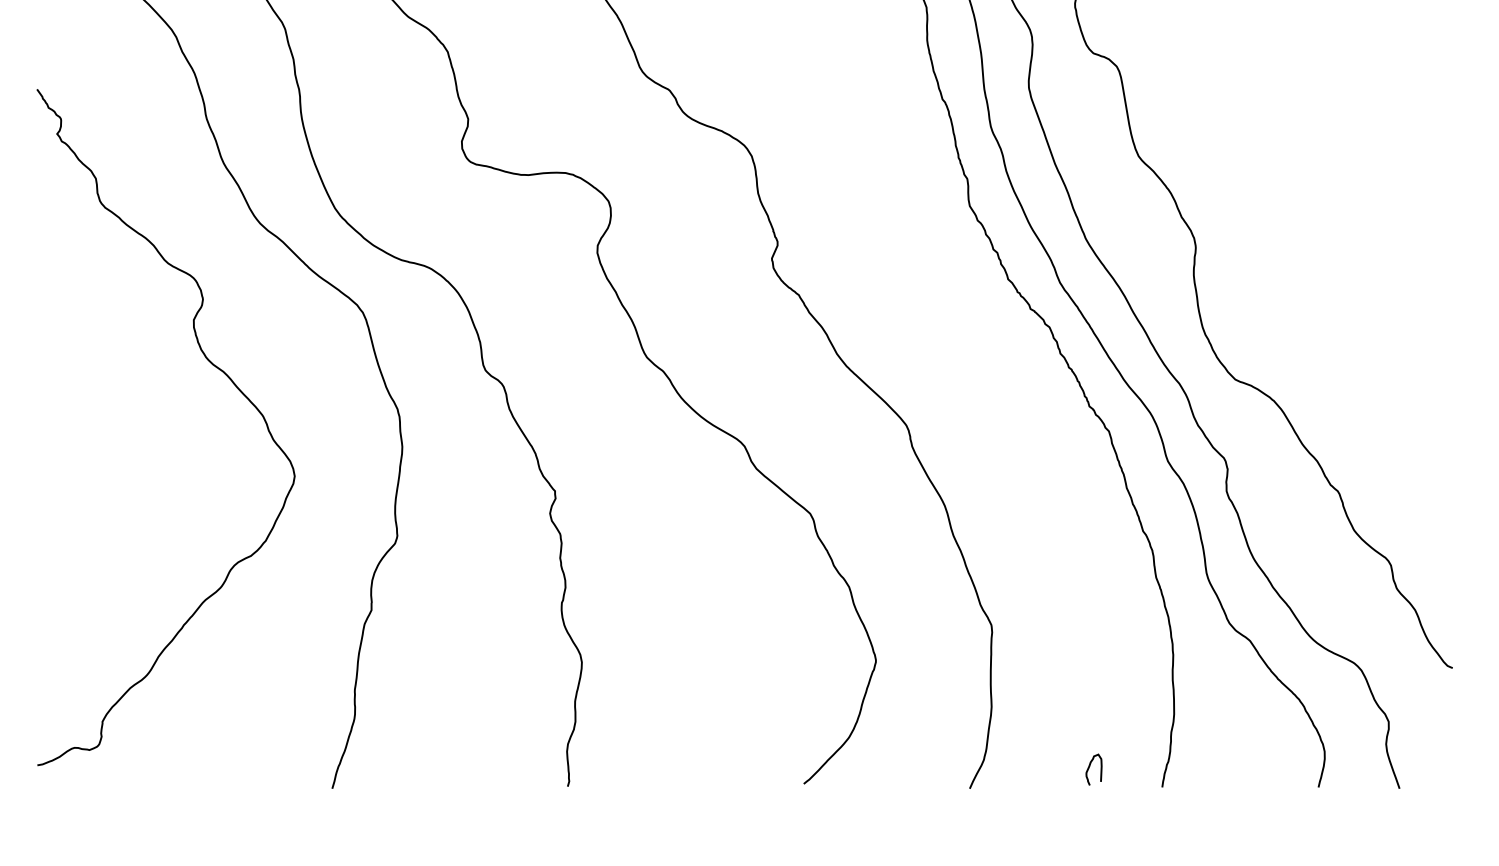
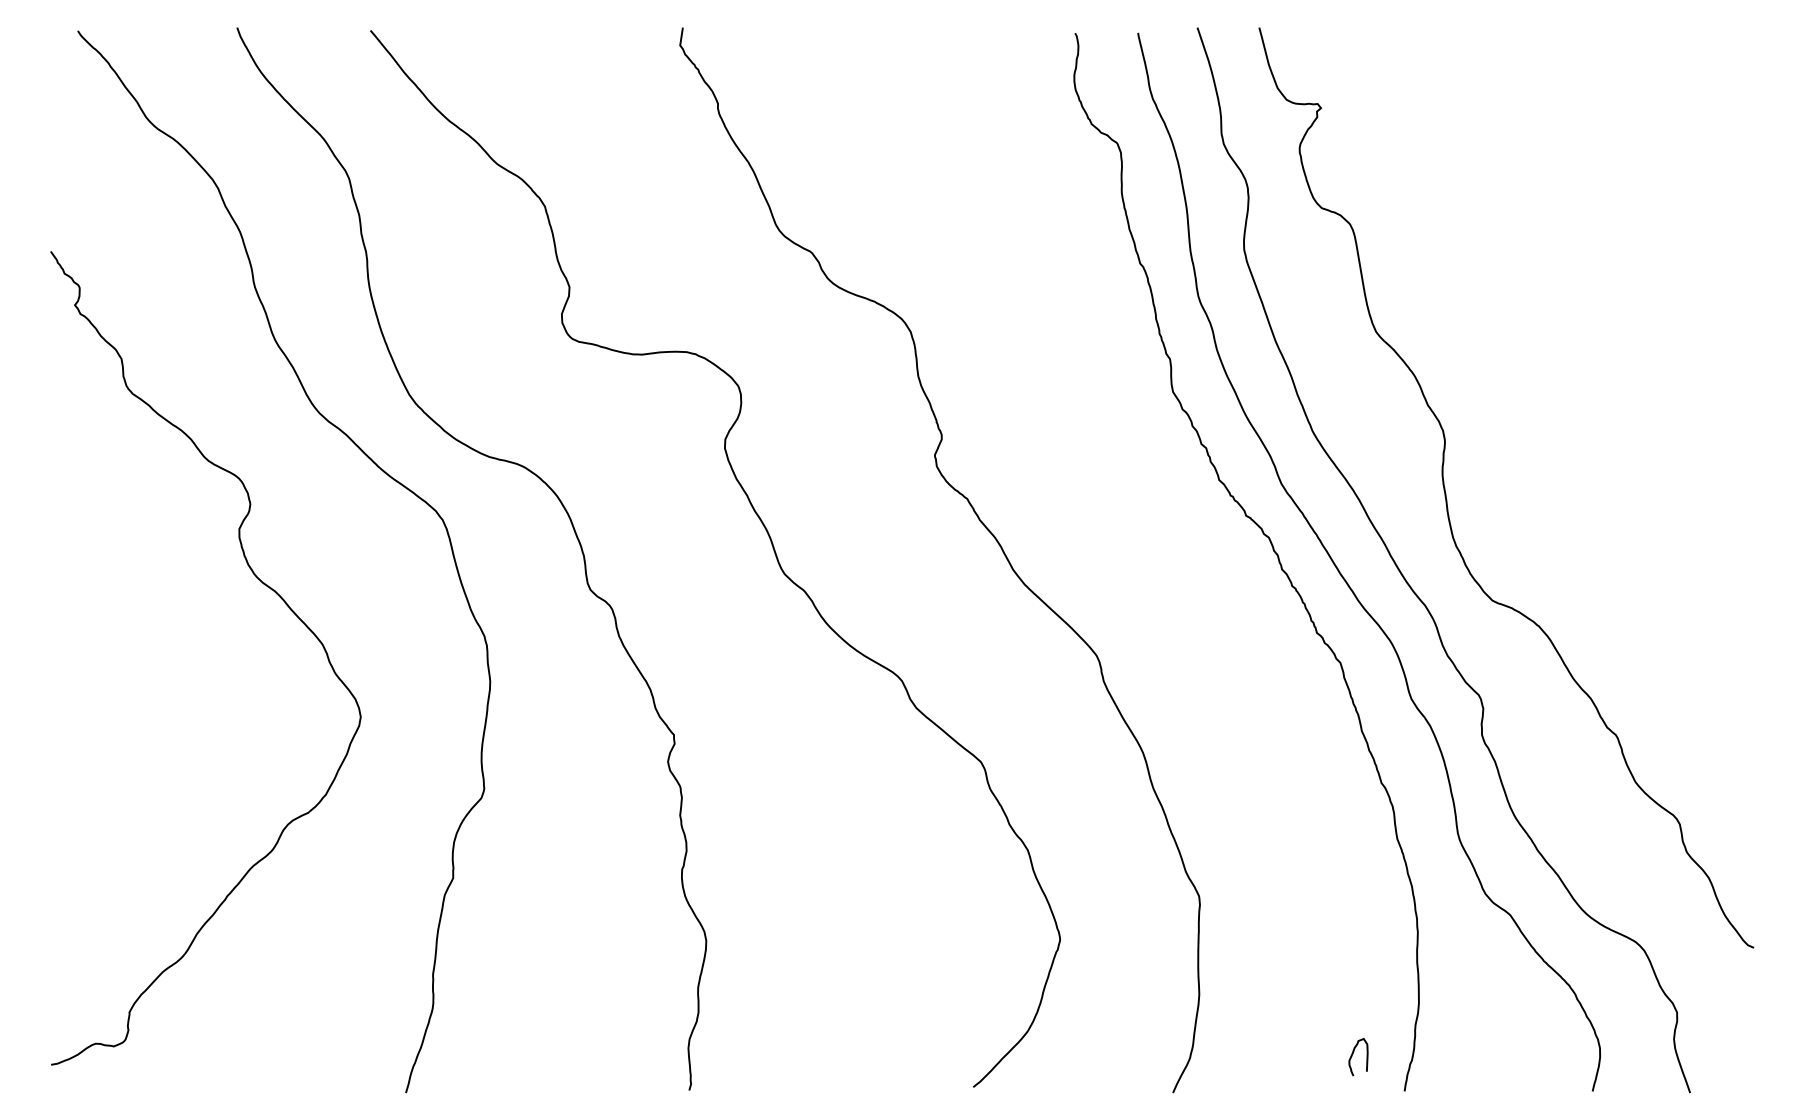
curve: (1089, 767) -> (1353, 1054), moved

